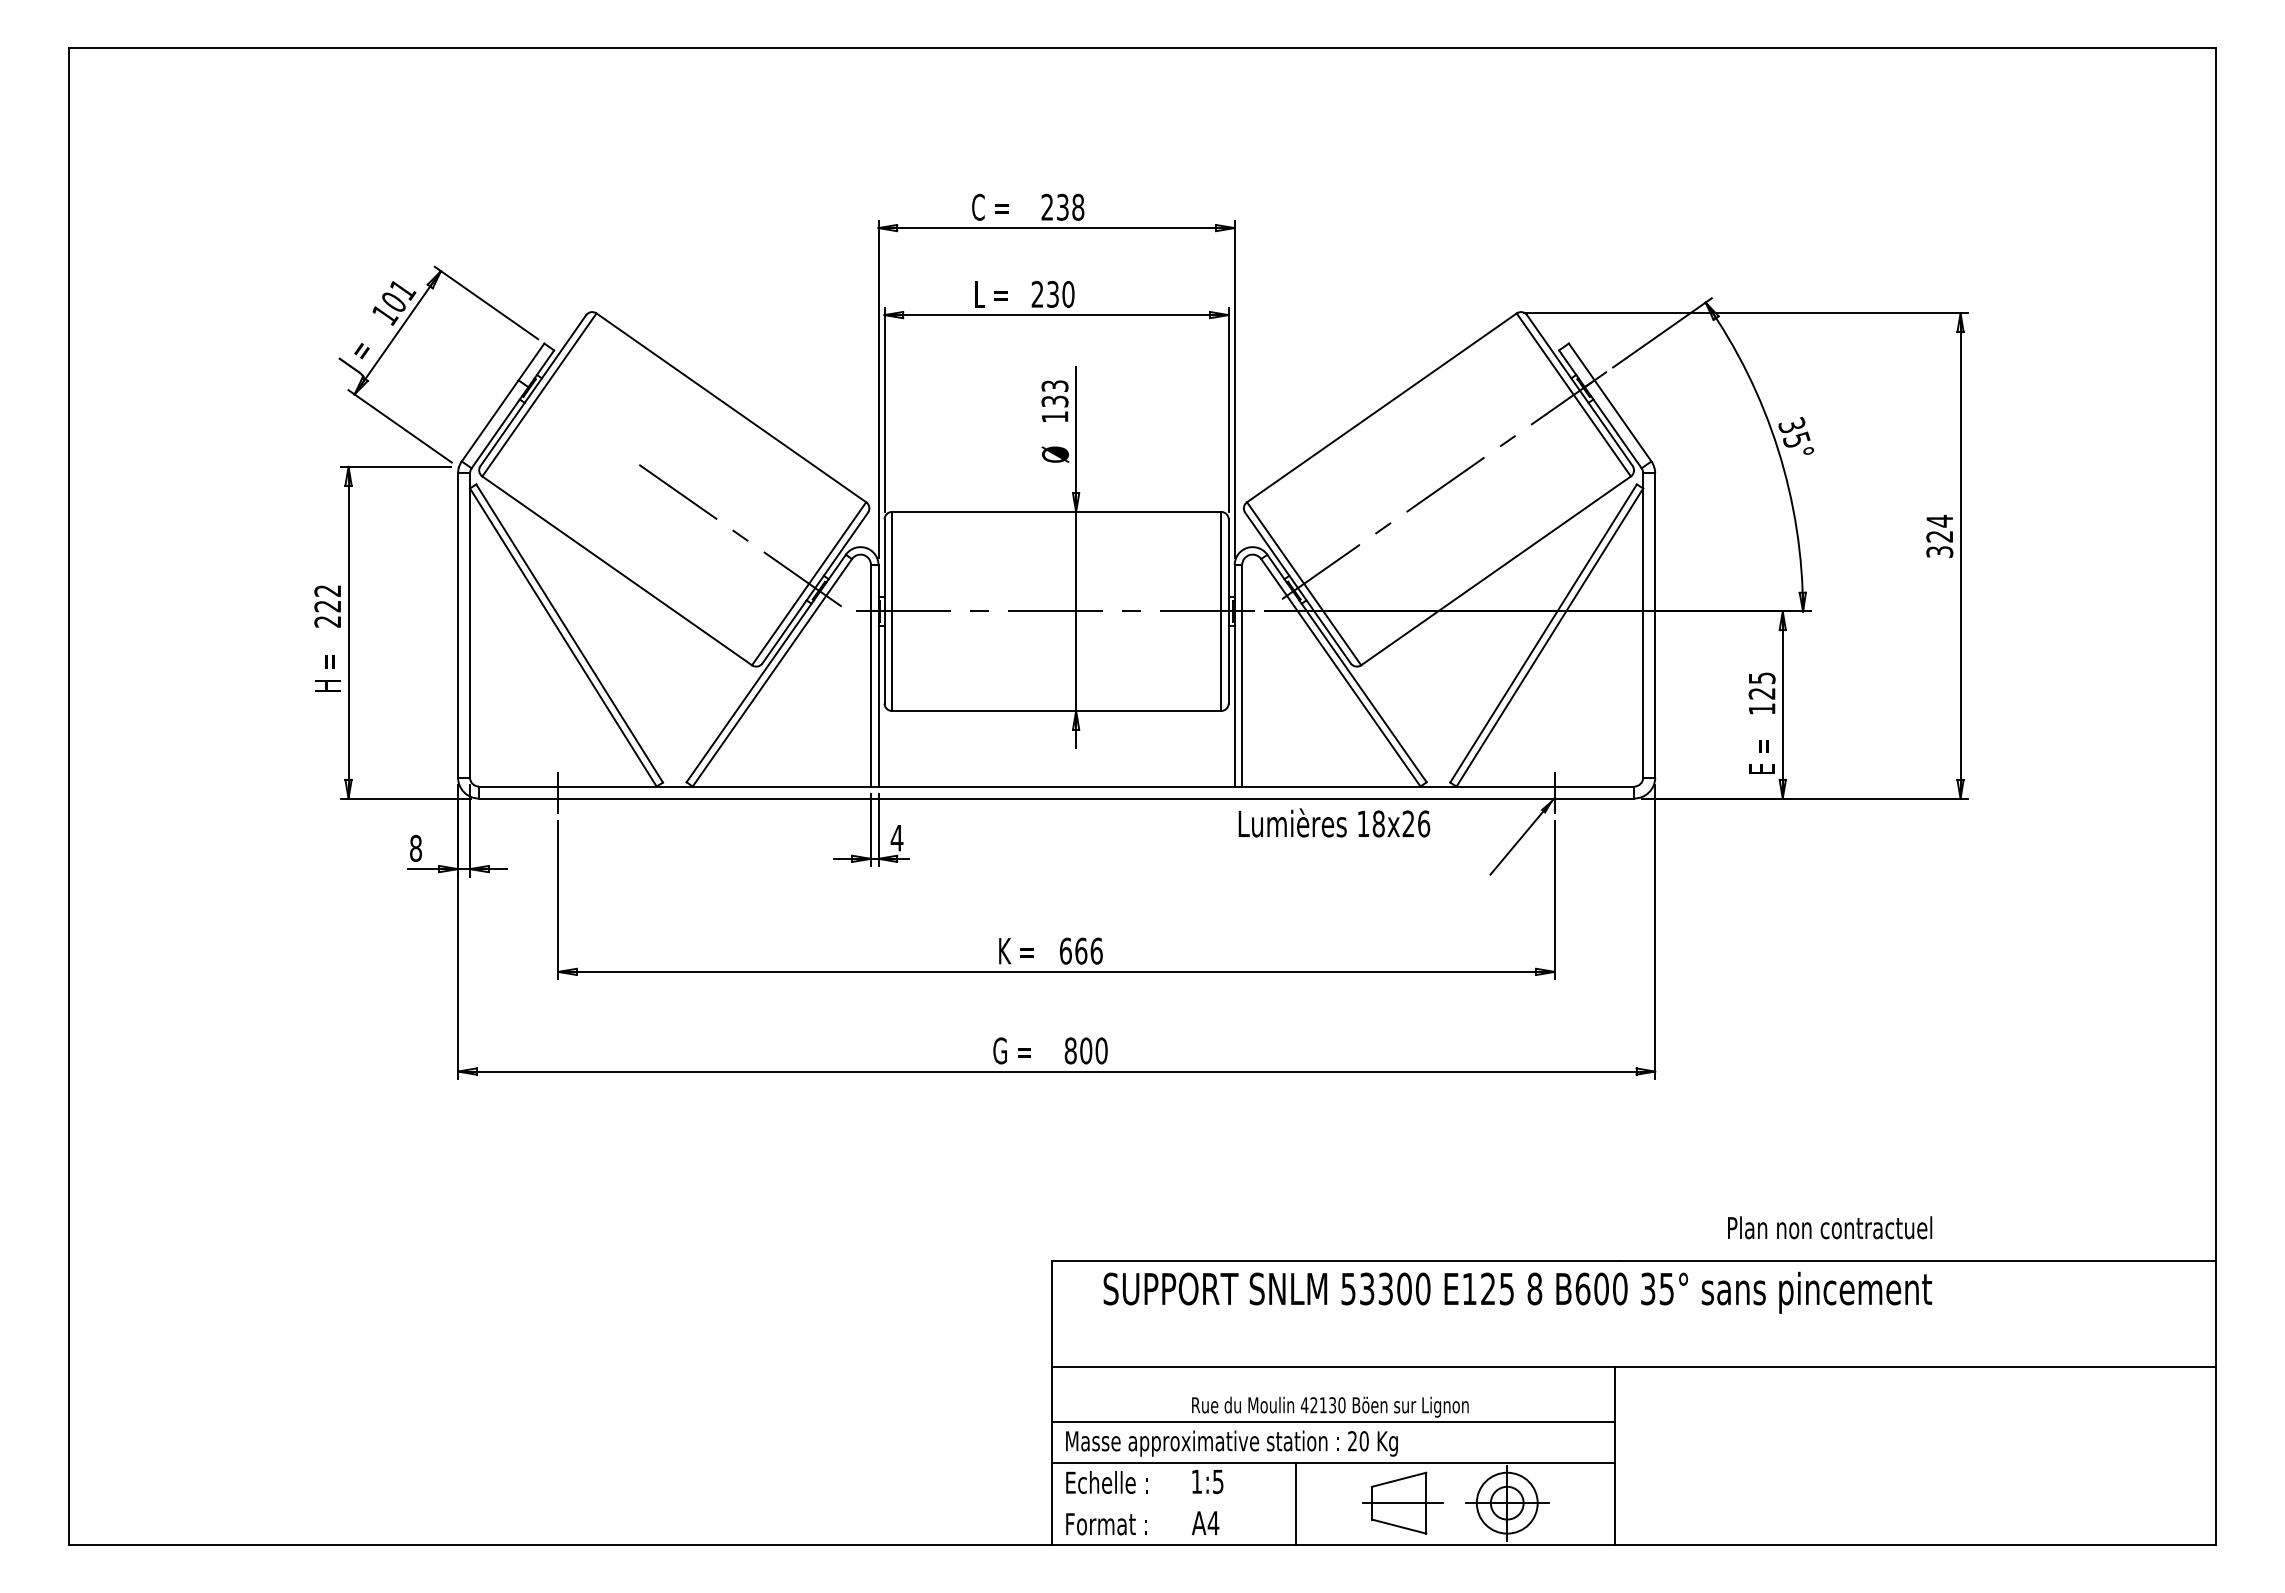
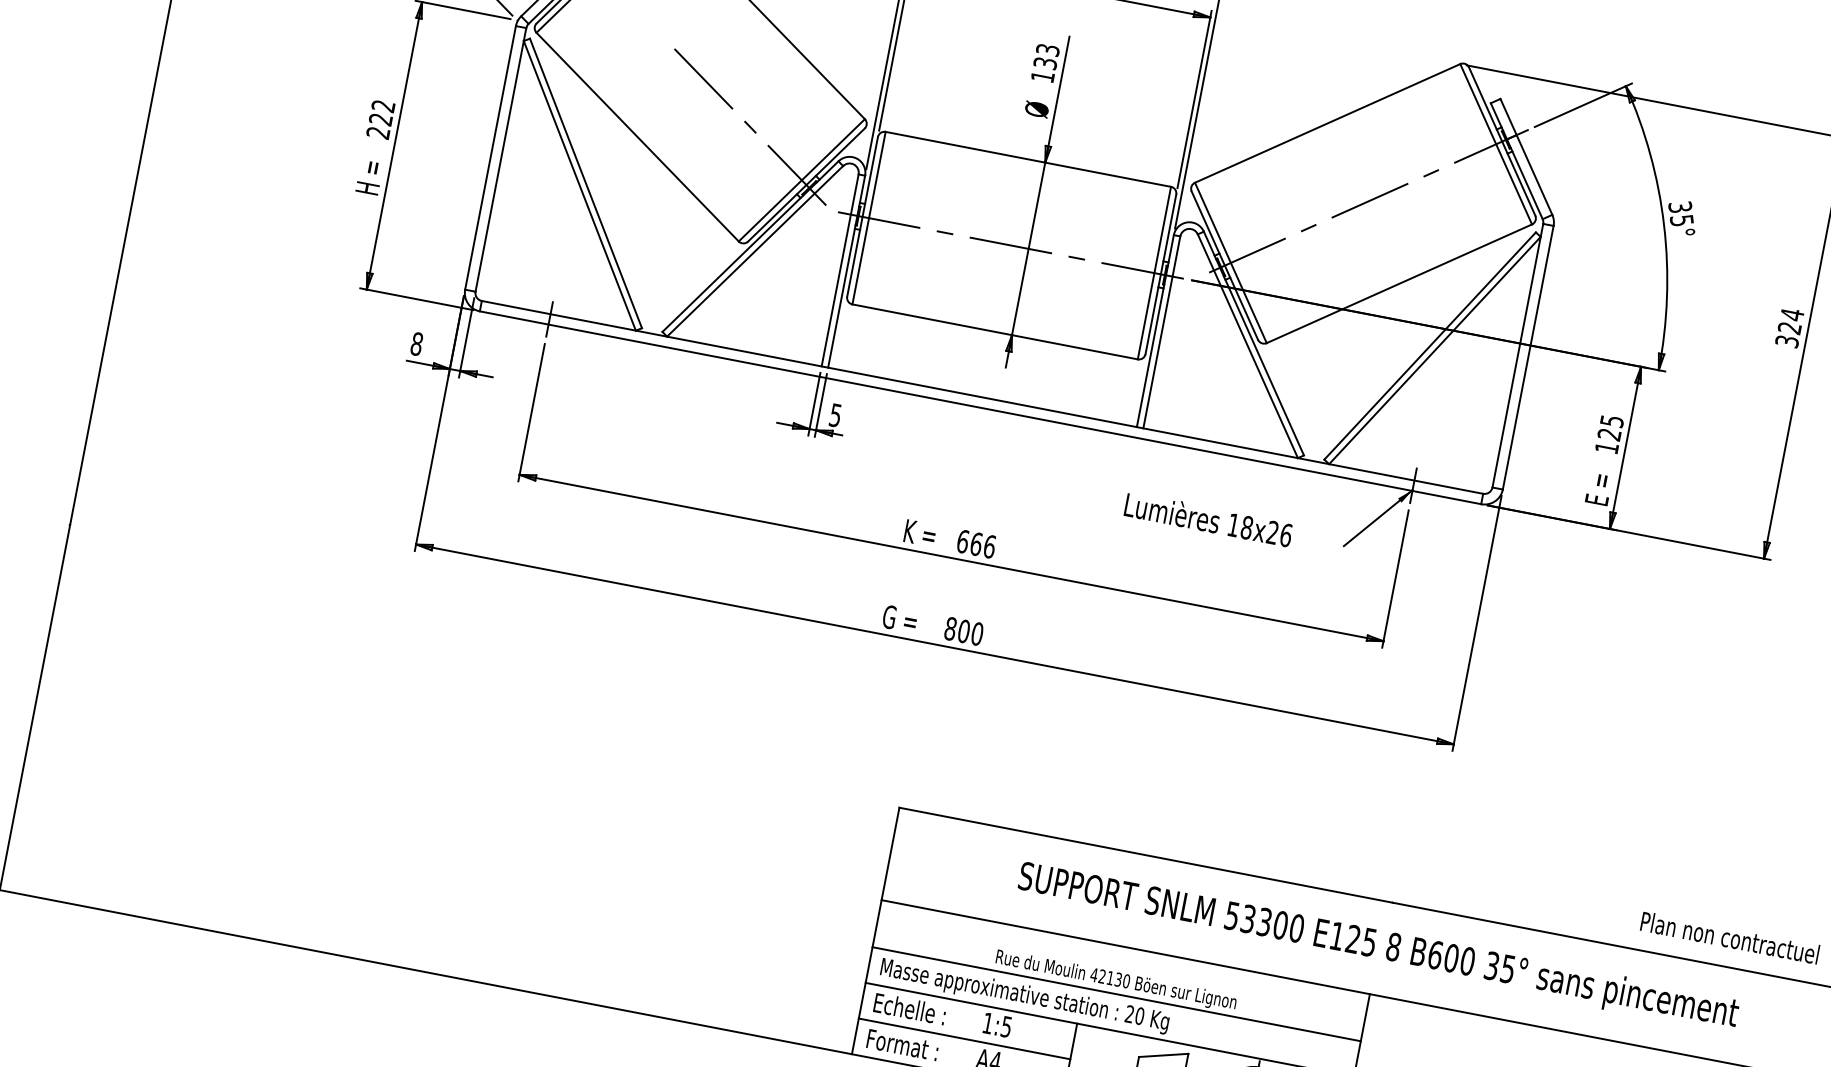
text: (1334, 822) -> (1208, 519), moved
text: (896, 838) -> (835, 415), 4 -> 5
text: (1830, 1227) -> (1730, 937), moved
text: (1517, 1292) -> (1378, 947), moved
line: (1174, 1504) -> (964, 1039), added

